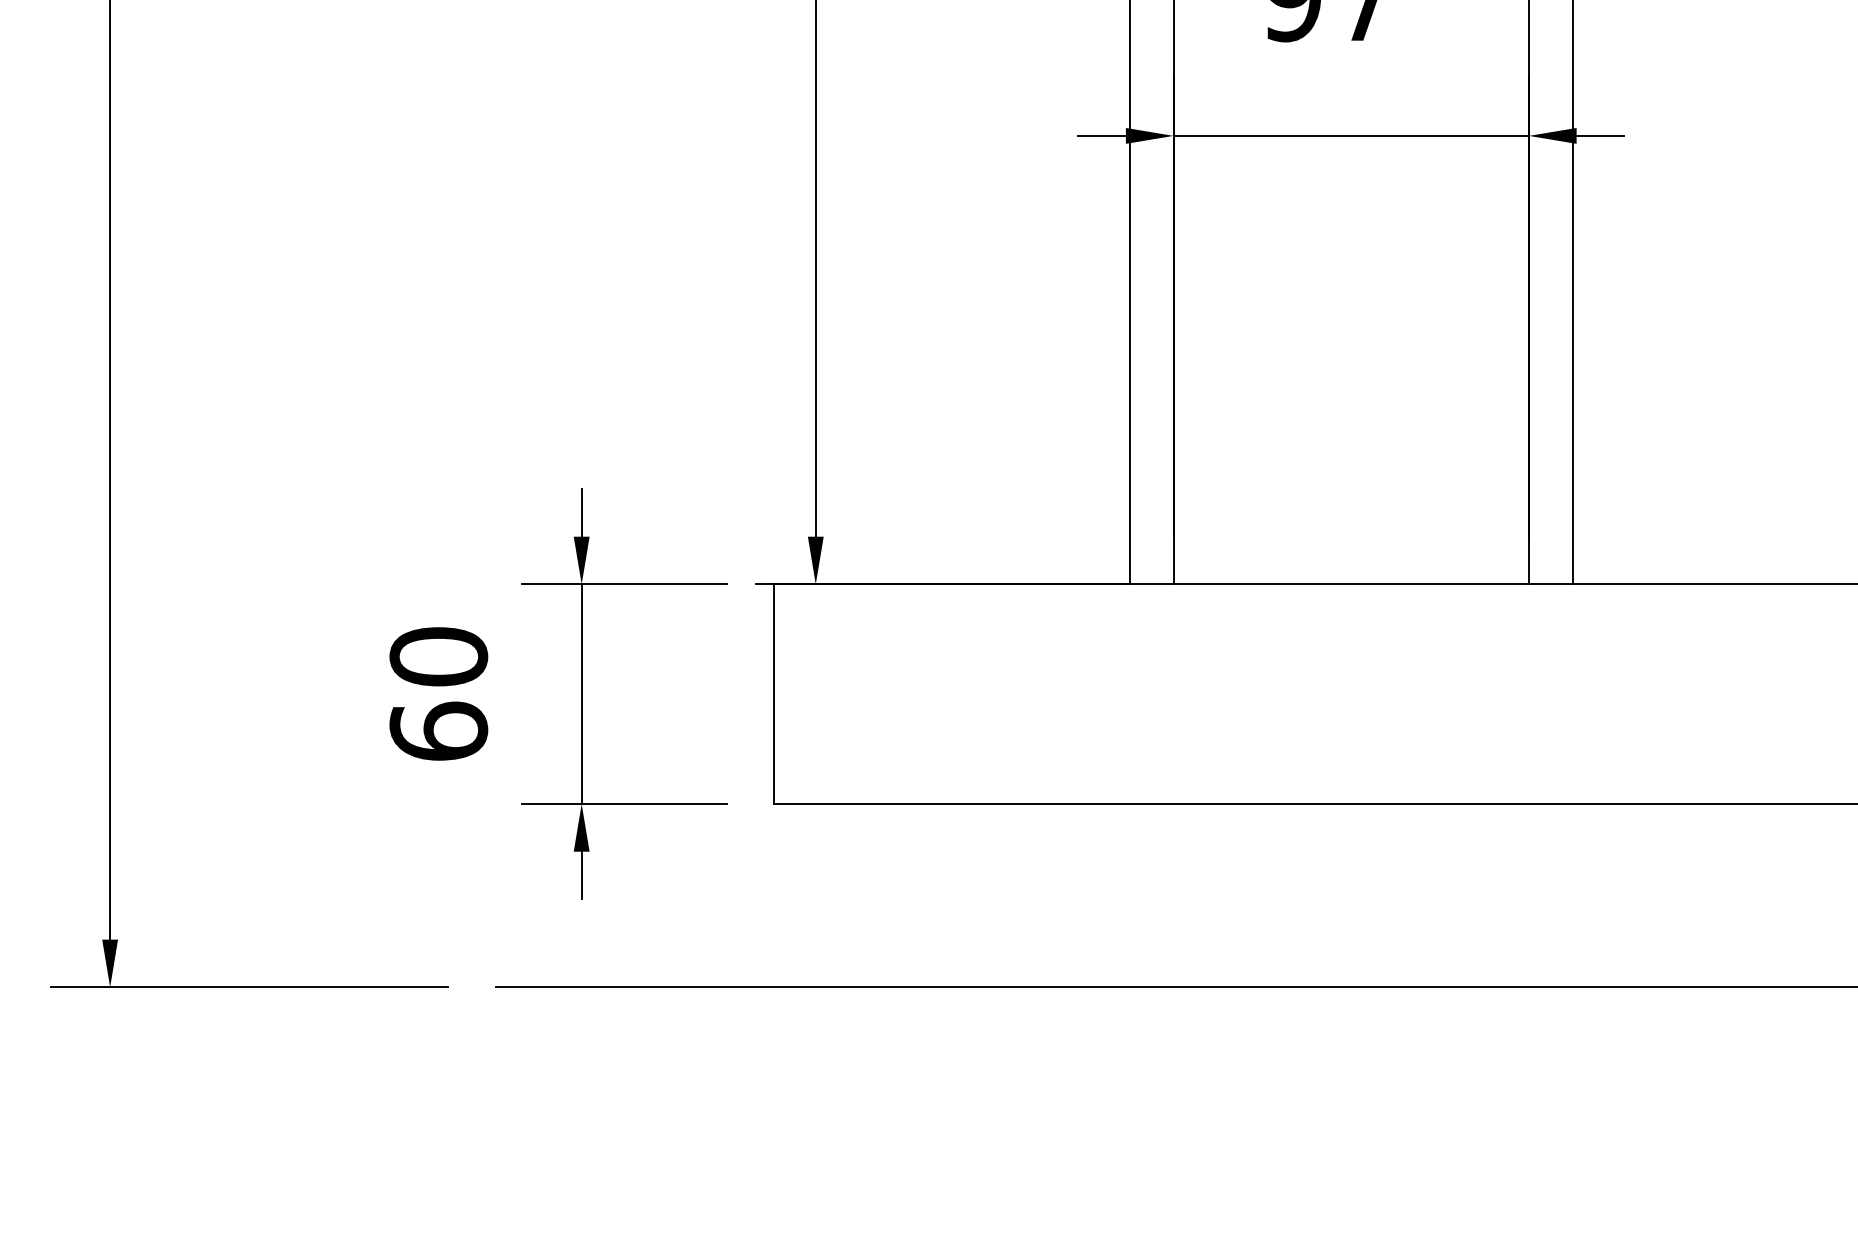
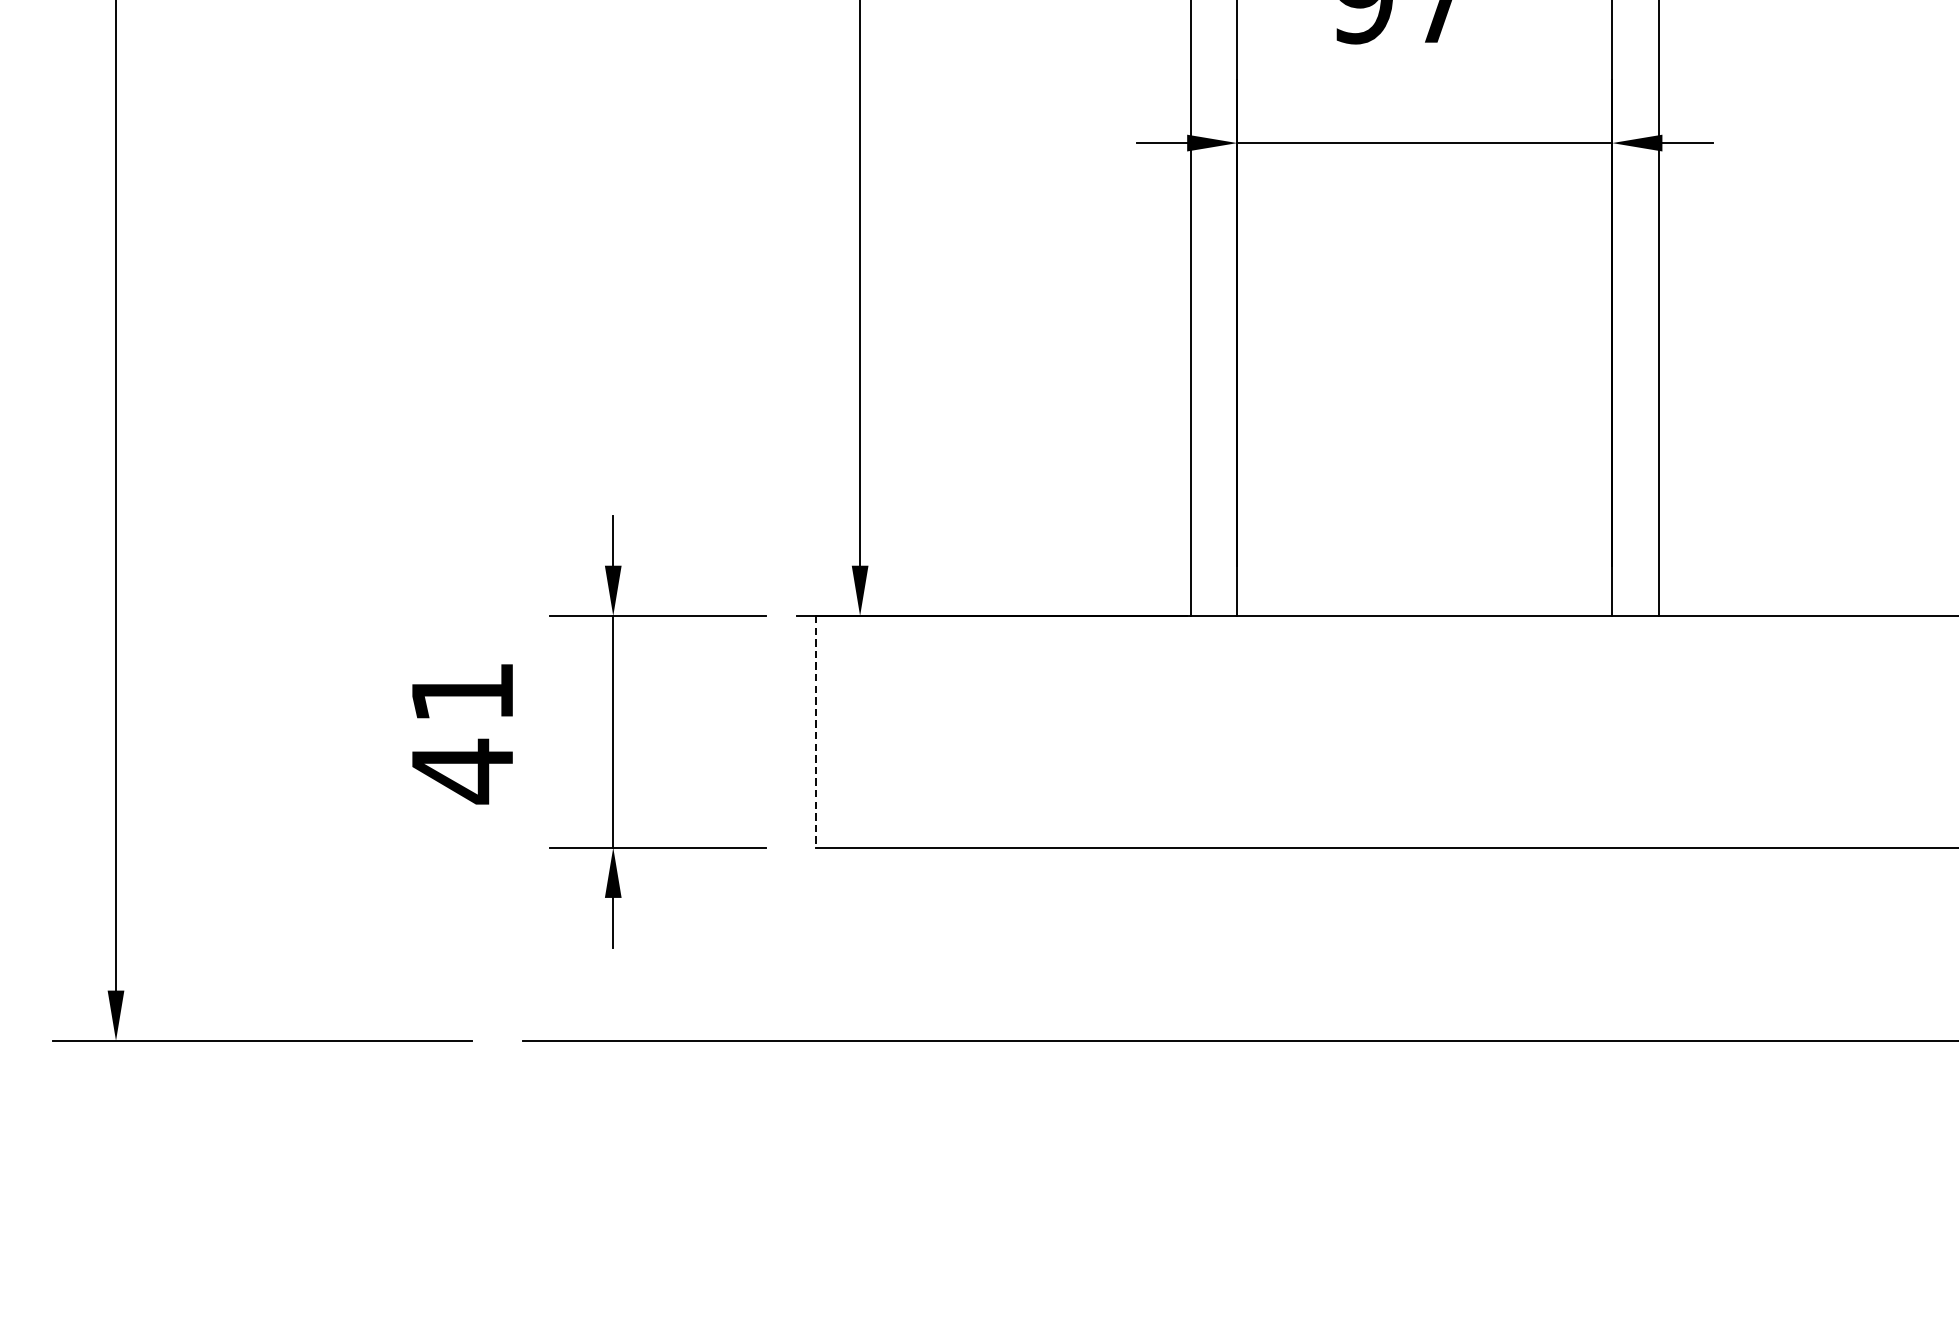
line: (774, 694) -> (816, 732), solid -> dashed
text: (438, 695) -> (462, 733), 60 -> 41

